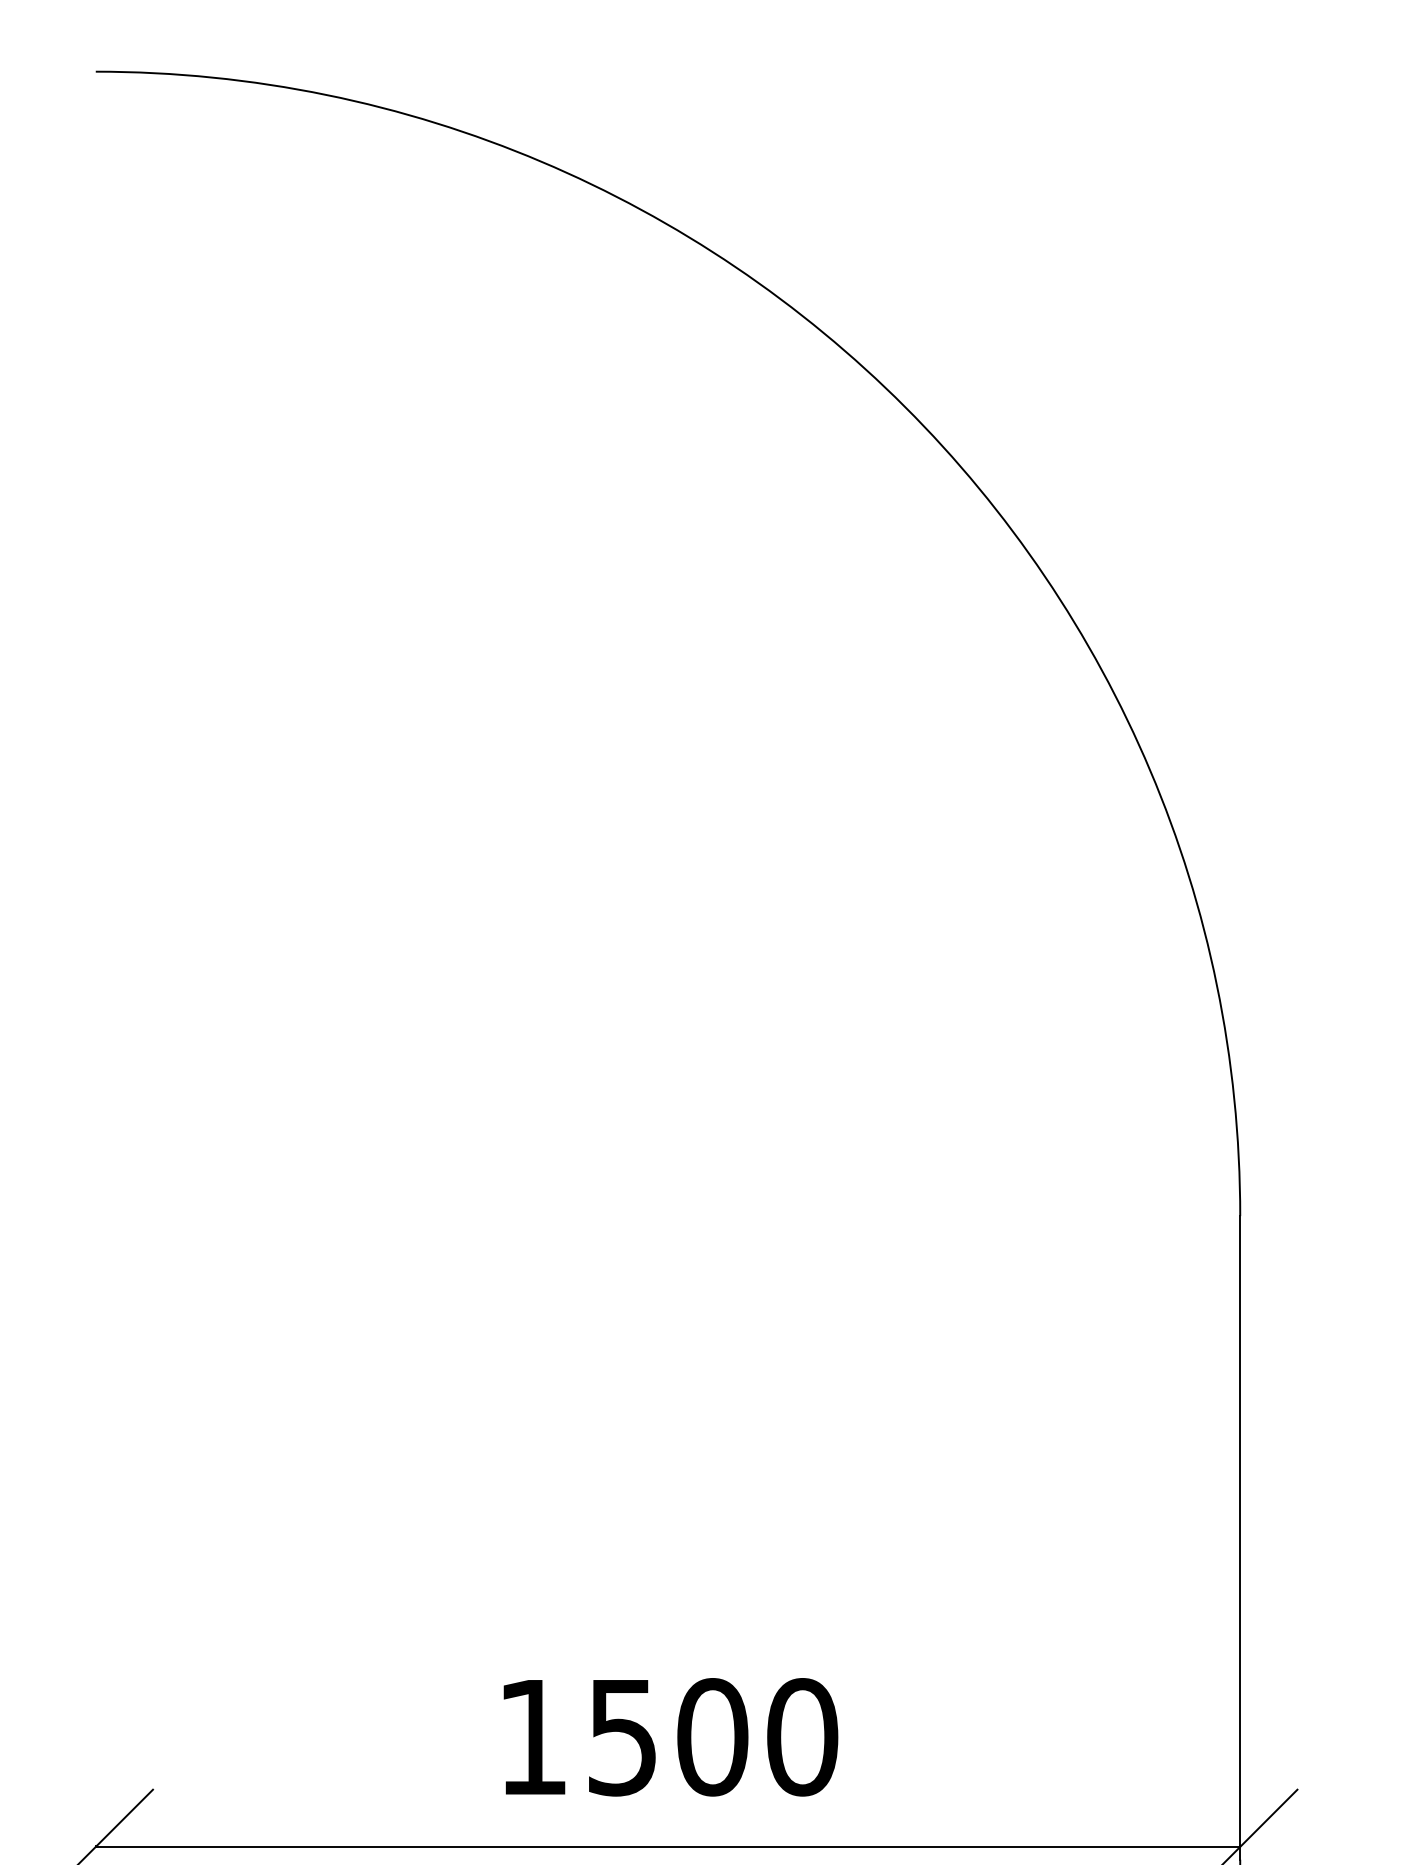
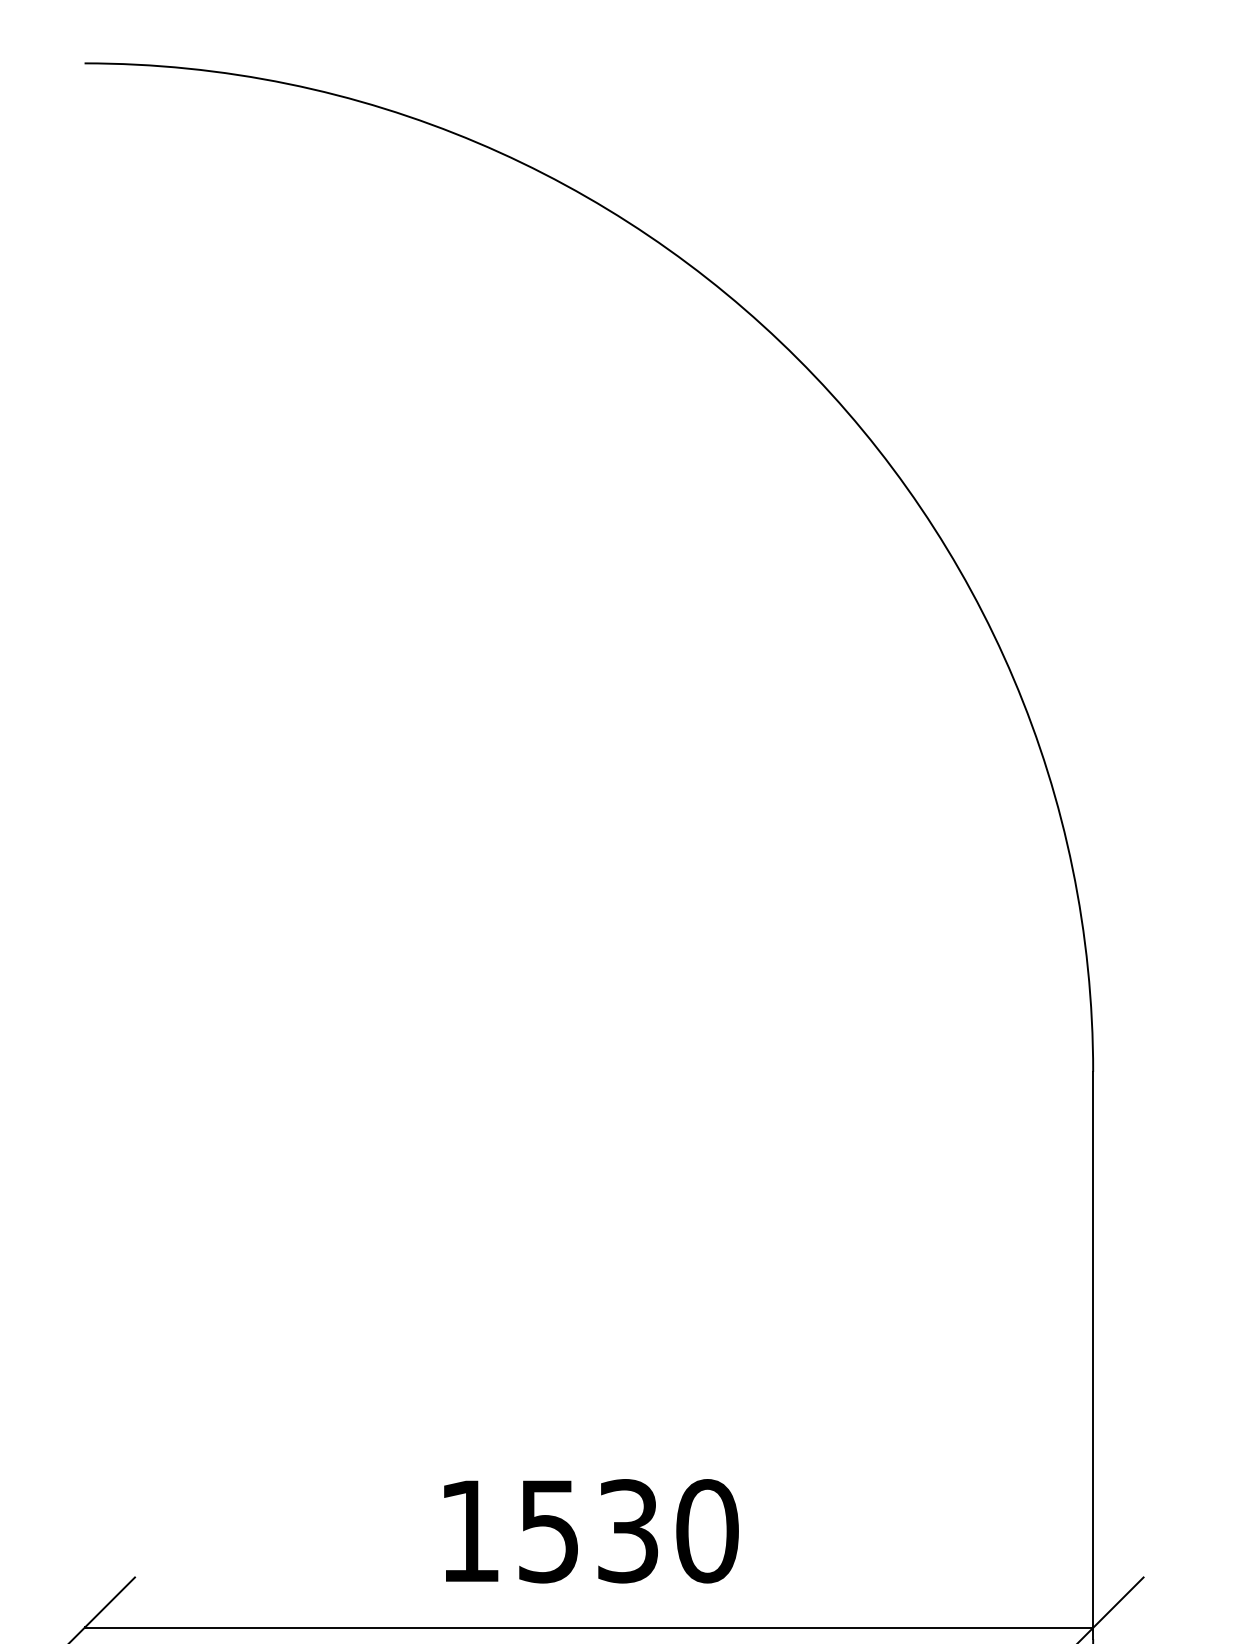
text: (712, 1737) -> (628, 1531), 1500 -> 1530

